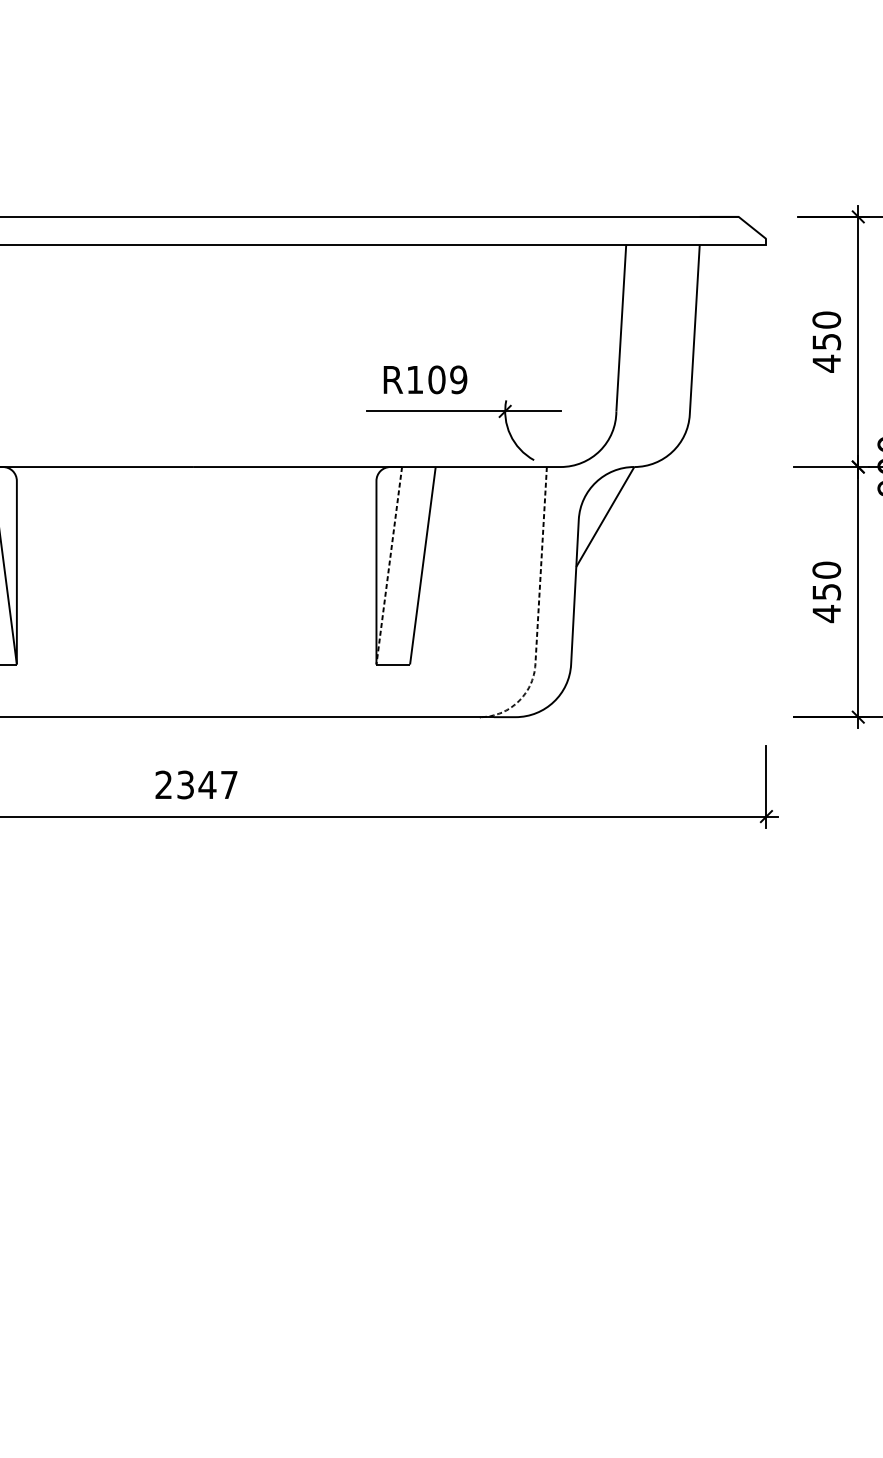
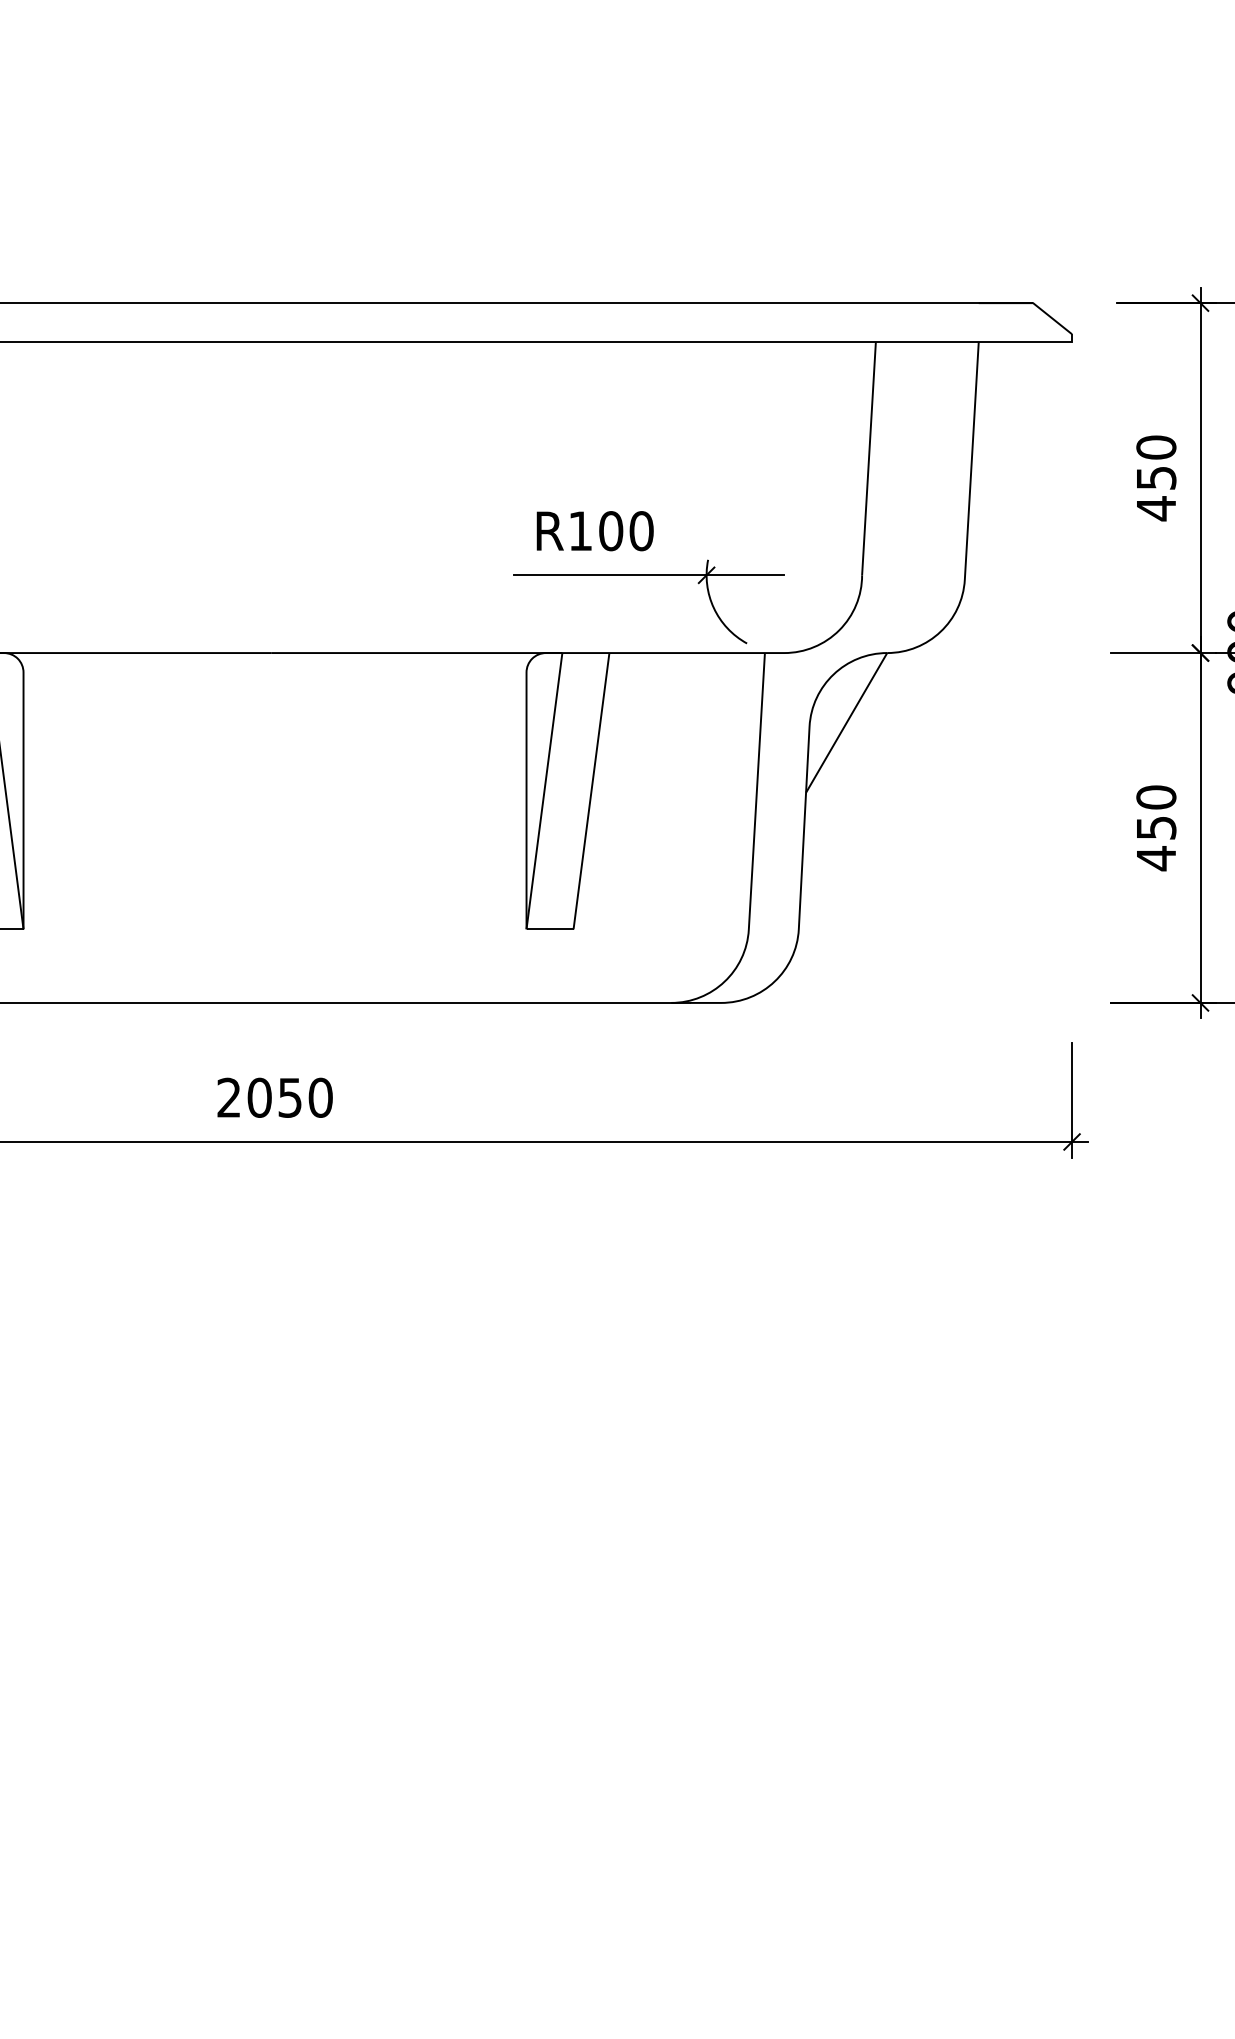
text: (458, 380) -> (641, 531), R109 -> R100
line: (389, 566) -> (544, 791), dashed -> solid
line: (538, 618) -> (752, 864), dashed -> solid
text: (207, 784) -> (289, 1097), 2347 -> 2050

